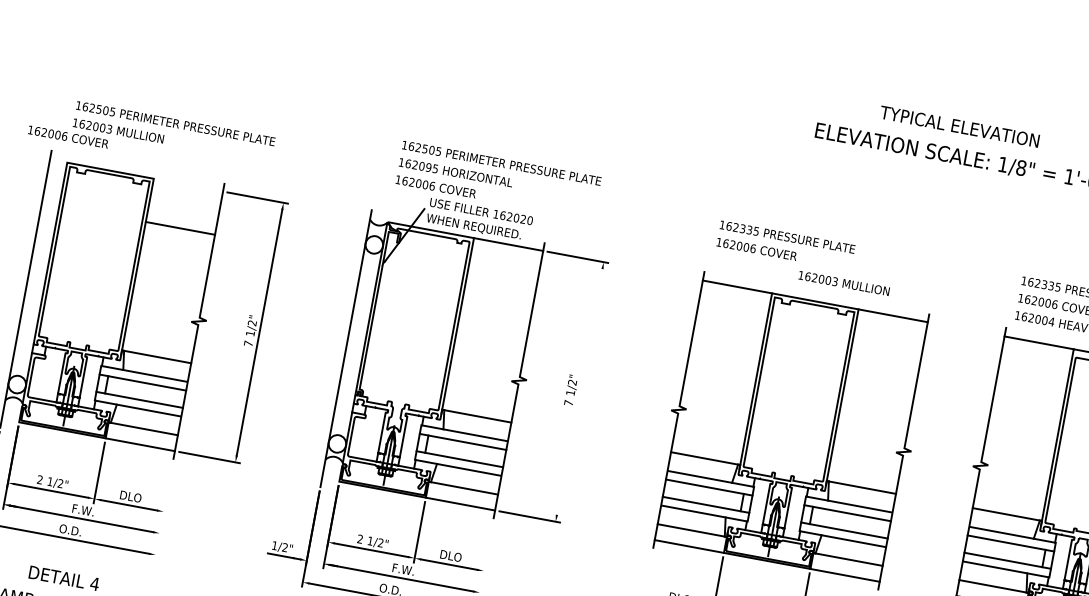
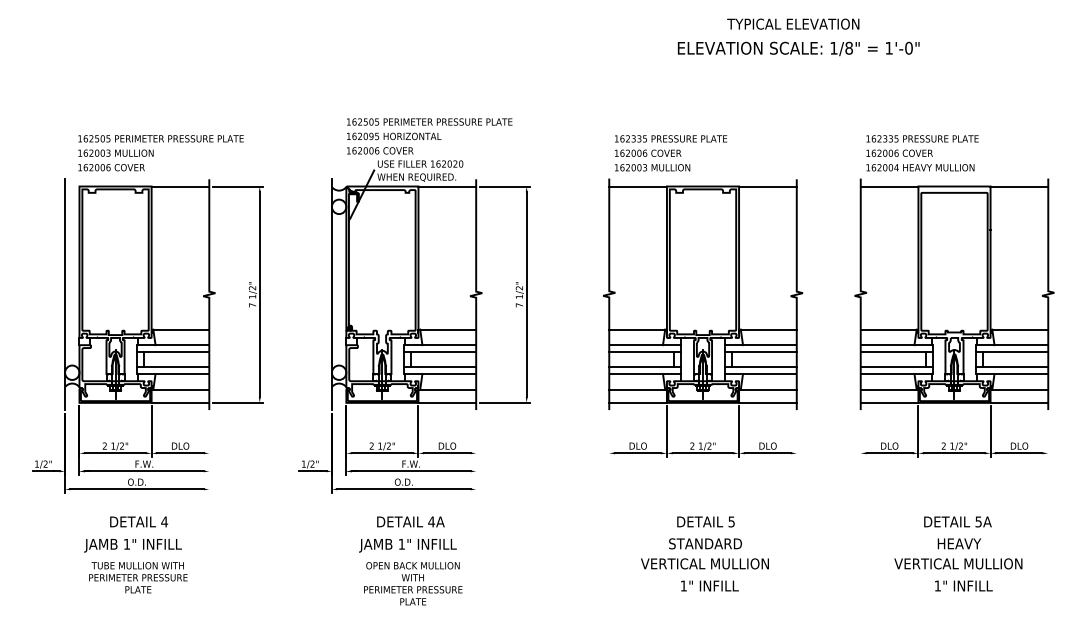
text: (68, 136) -> (111, 167), moved
line: (180, 228) -> (180, 186), moved
text: (844, 283) -> (652, 167), moved
line: (579, 391) -> (526, 294), added

